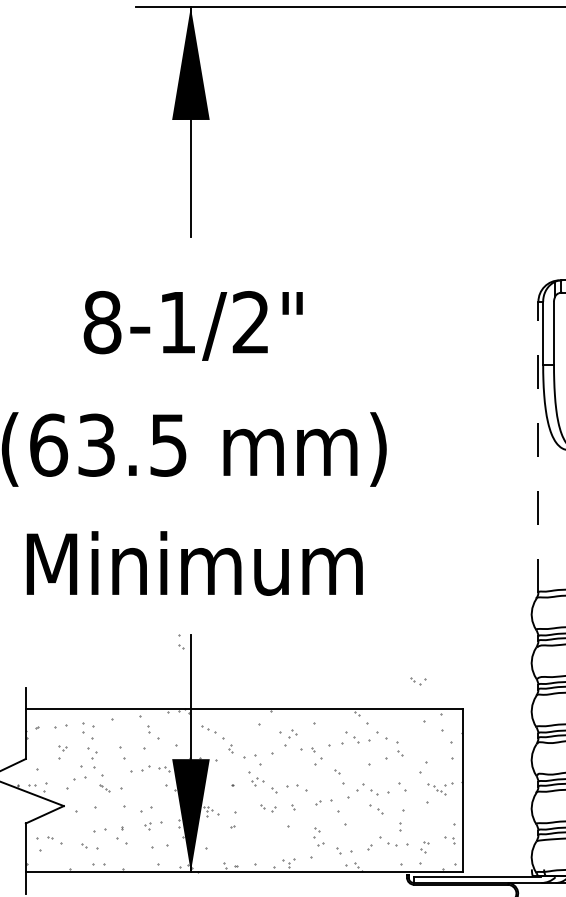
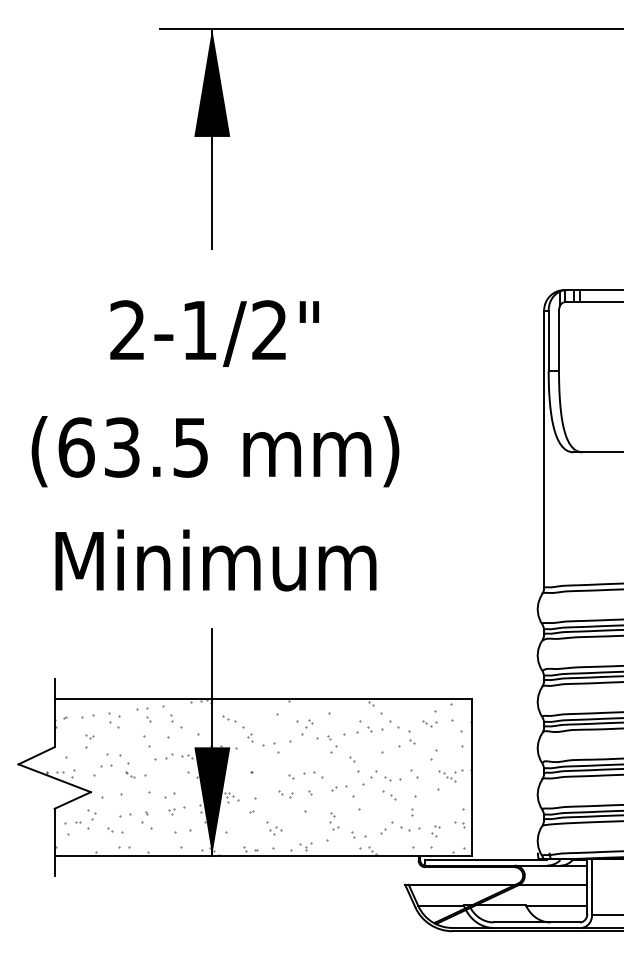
text: (102, 322) -> (127, 330), 8-1/2" -> 2-1/2"
line: (538, 447) -> (544, 449), dashed -> solid
part: (180, 642) -> (148, 714), moved
part: (418, 680) -> (429, 723), moved
part: (91, 753) -> (91, 814), moved
part: (256, 779) -> (274, 828), moved

